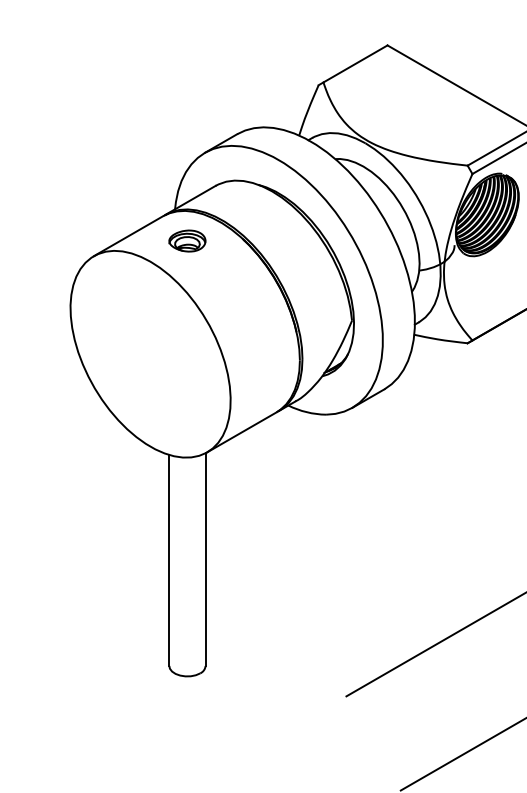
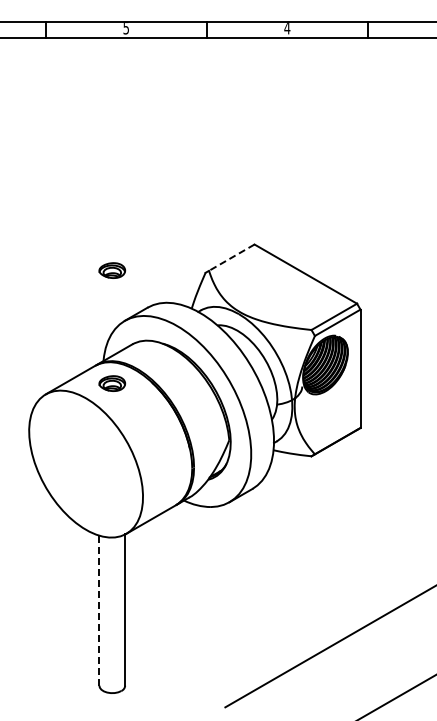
line: (355, 63) -> (231, 257), solid -> dashed
part: (187, 81) -> (112, 270), added
line: (169, 561) -> (99, 611), solid -> dashed

